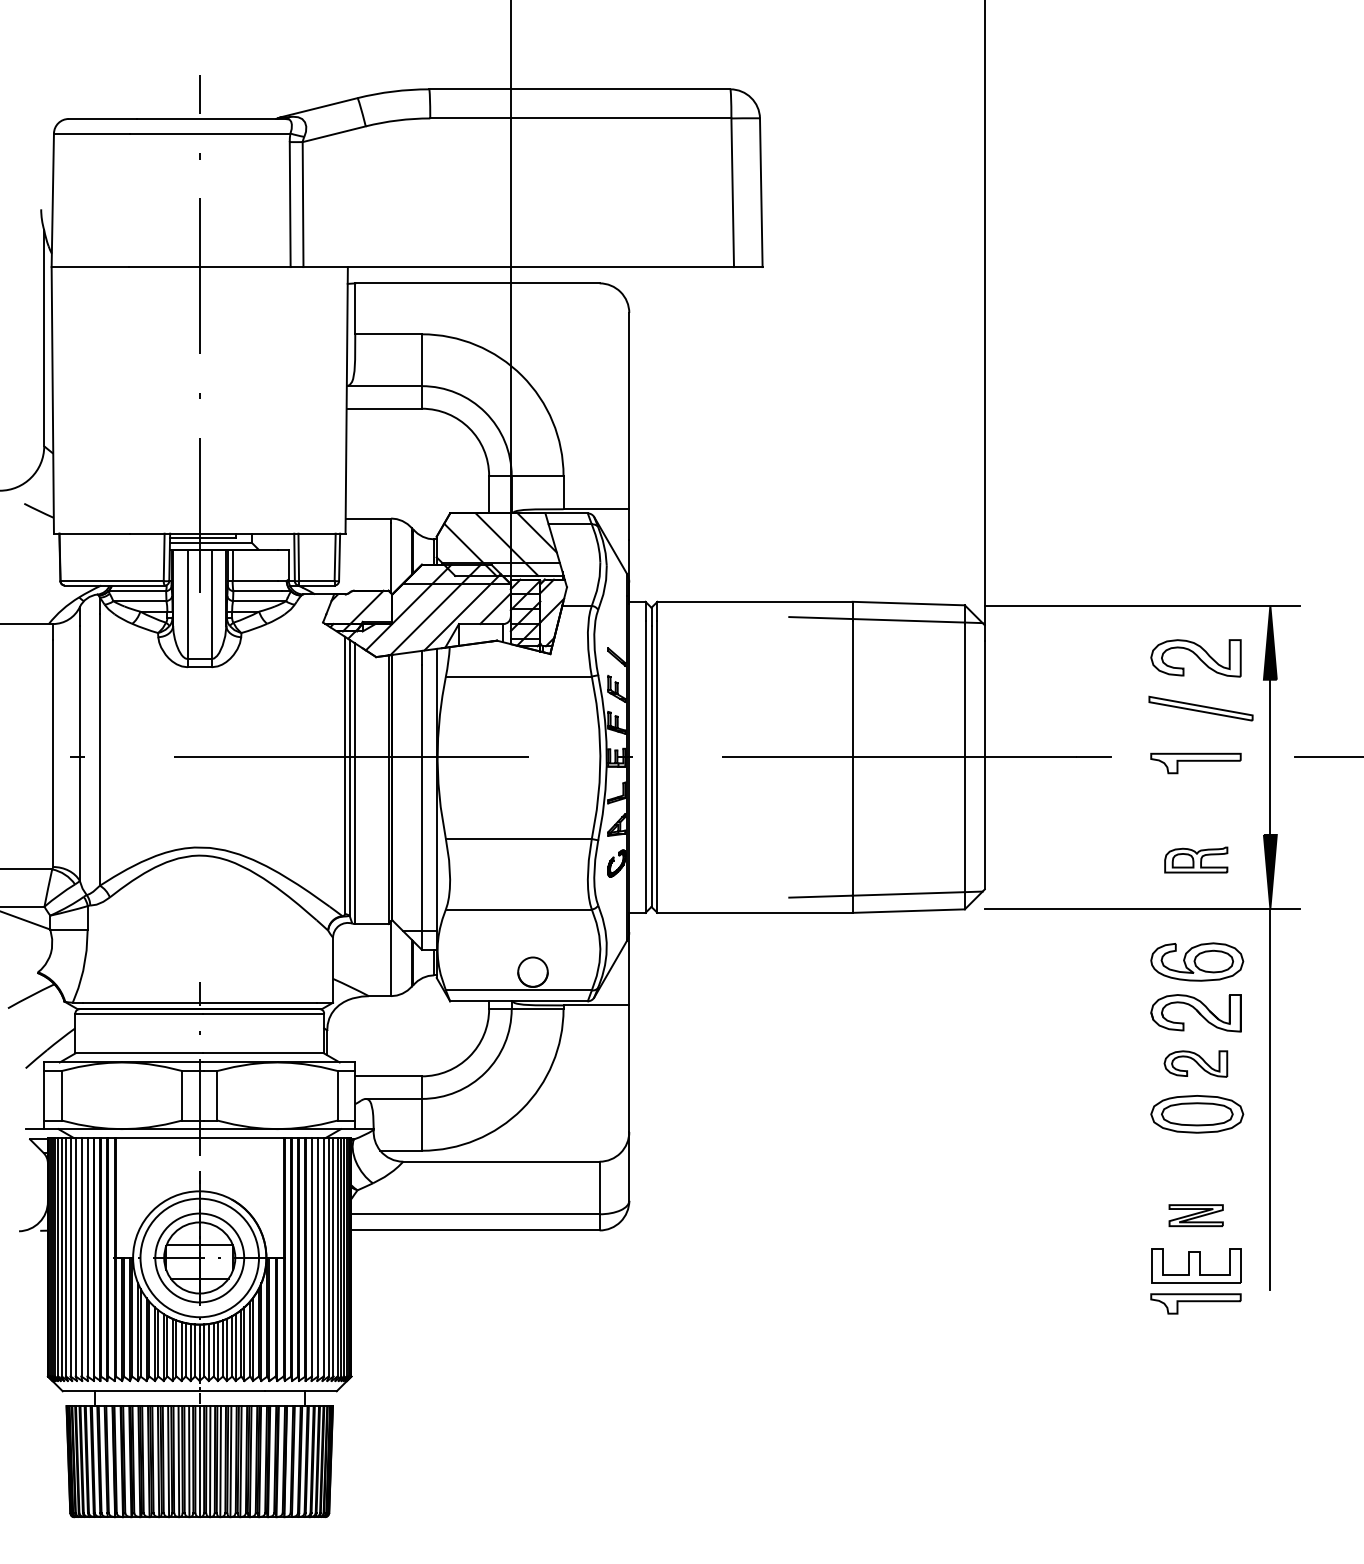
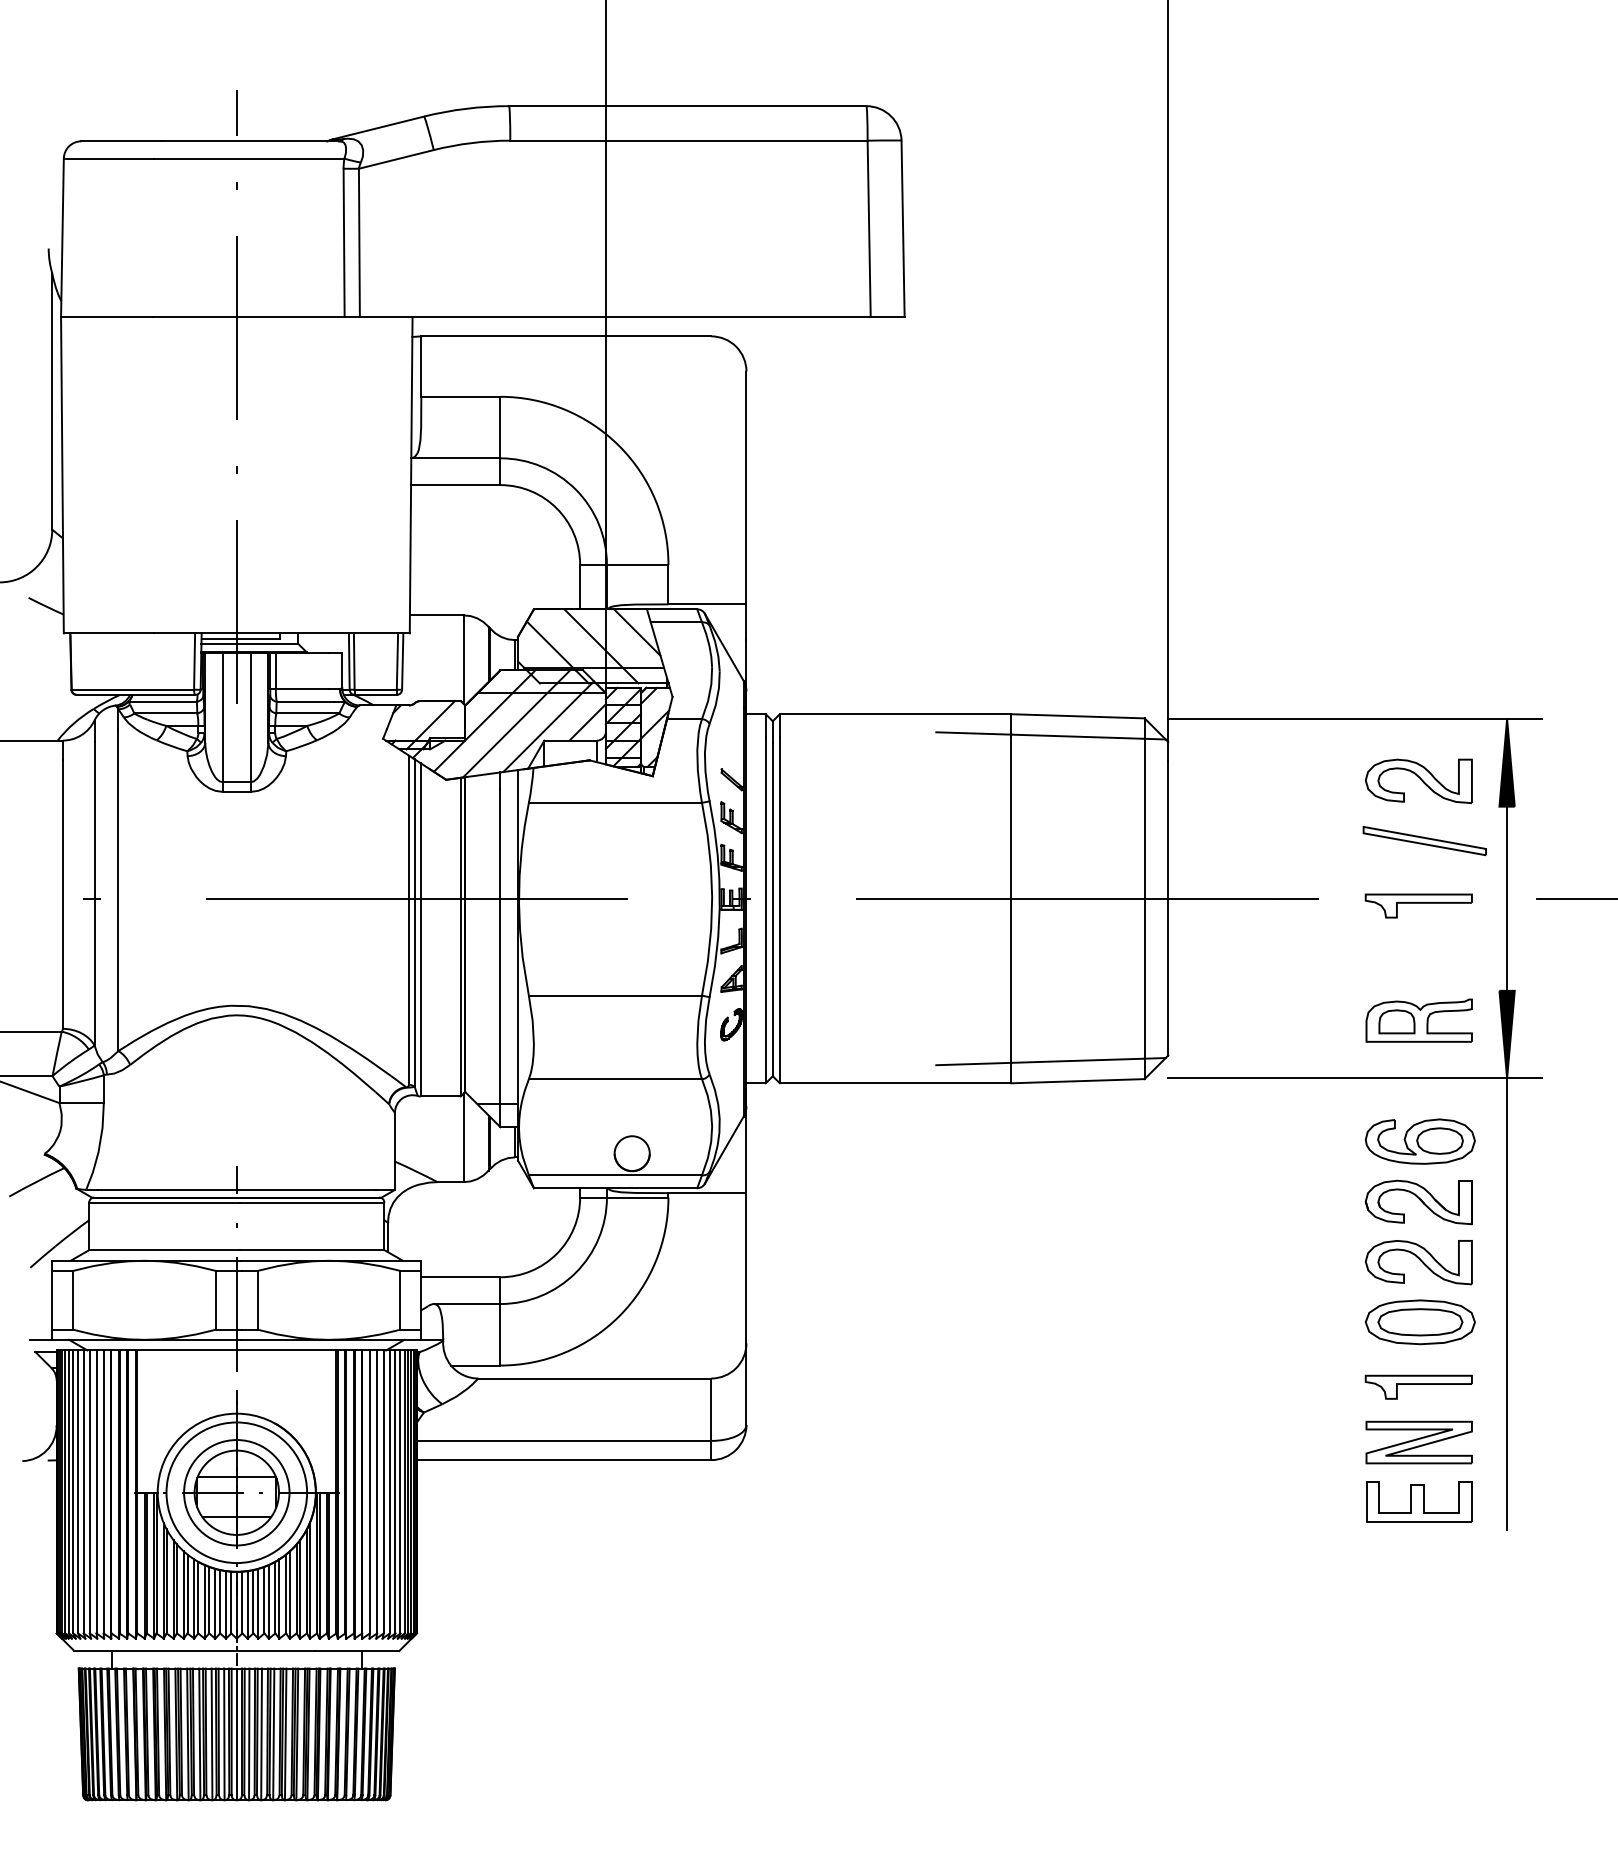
part: (1195, 859) -> (1418, 1020), size x1.43
part: (1195, 1063) -> (1418, 1262), size x1.43
part: (1195, 1215) -> (1418, 1442), size x1.67
part: (1195, 1303) -> (1418, 1386), moved

